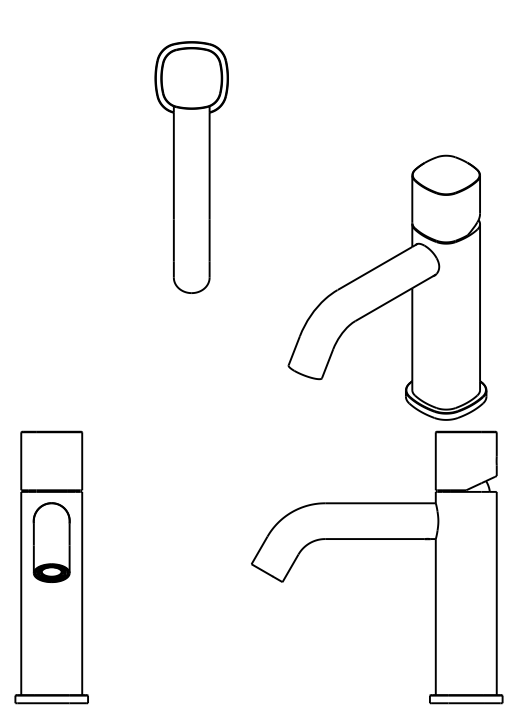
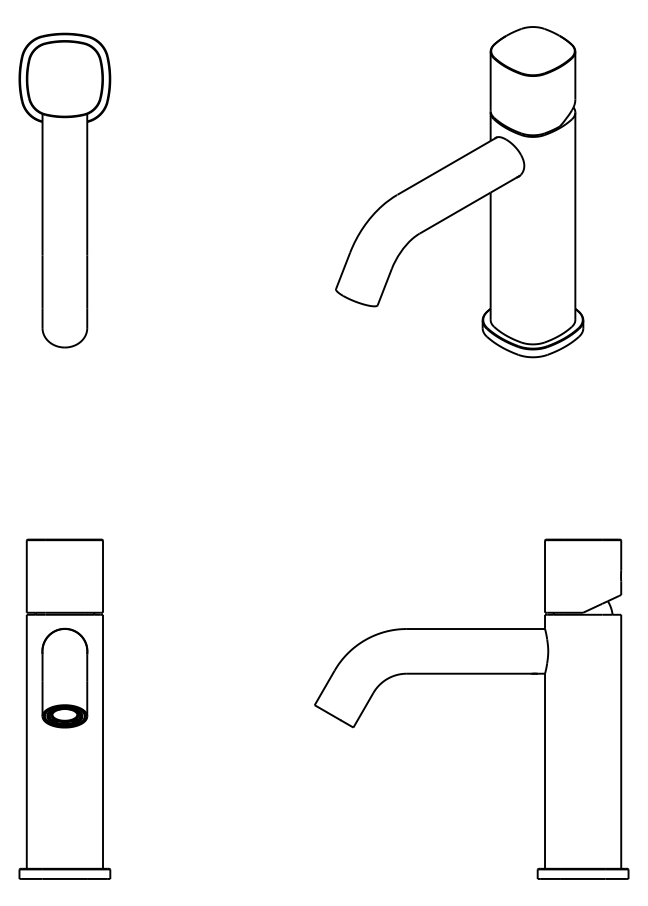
part: (191, 167) -> (64, 190), moved
part: (387, 287) -> (459, 191), moved

